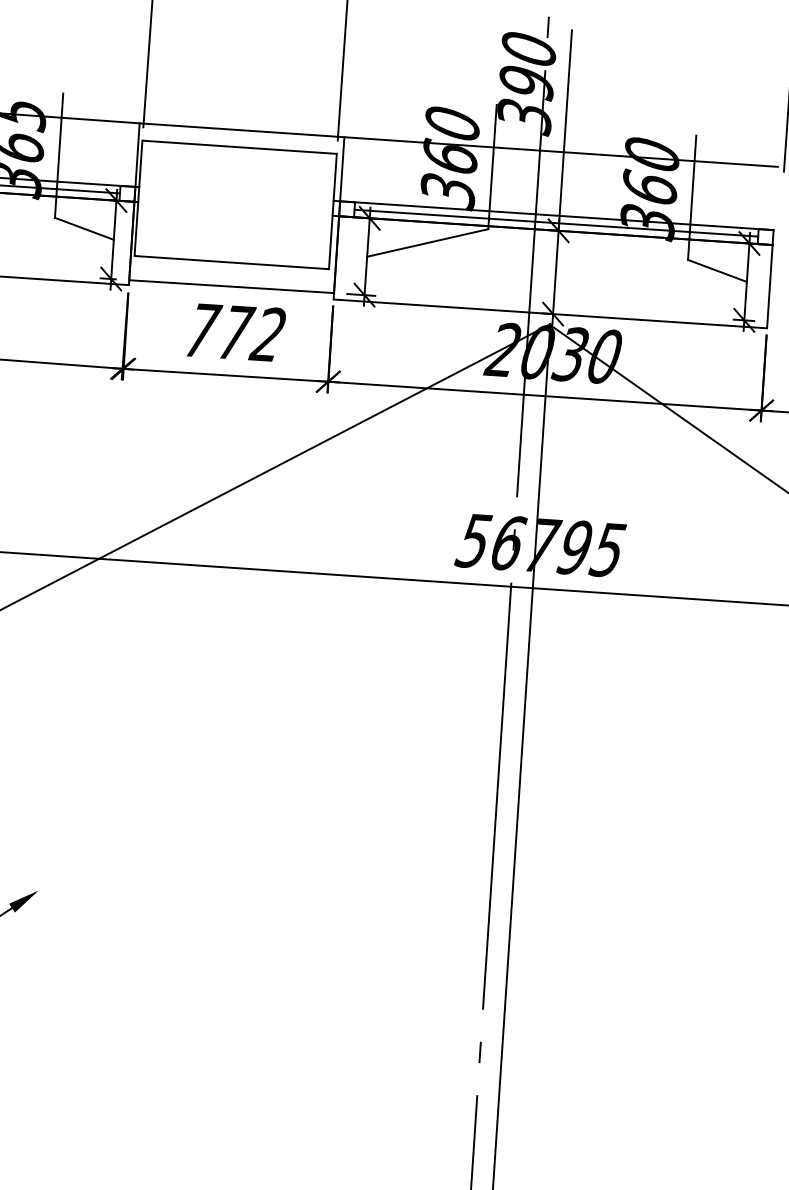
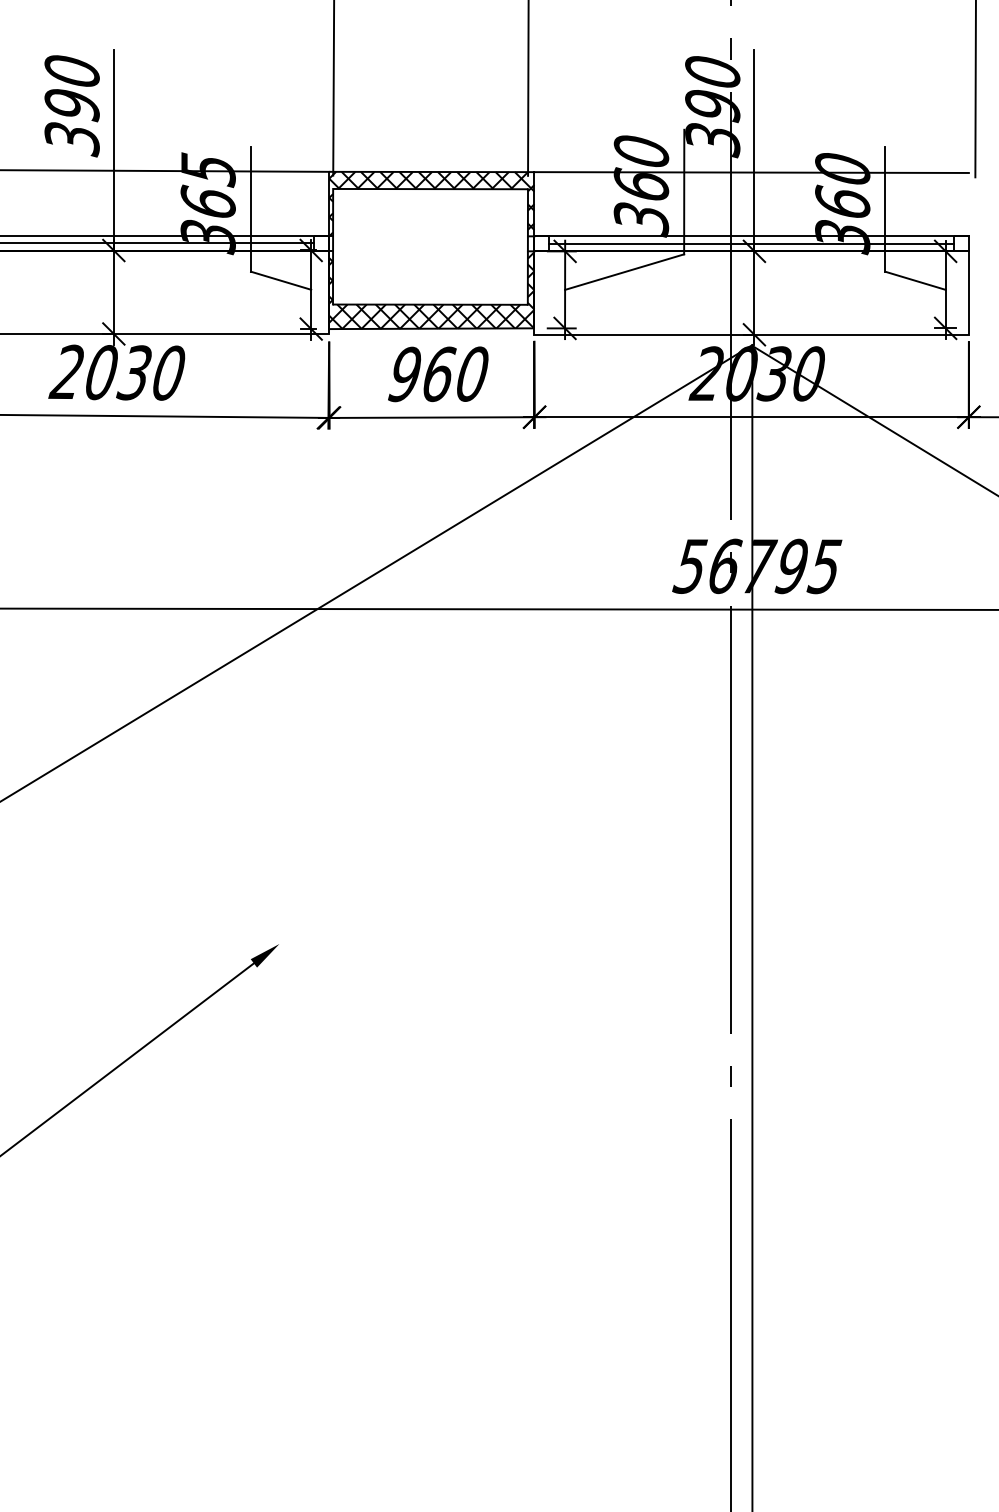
hatch: (239, 161) -> (431, 203), added
hatch: (233, 248) -> (431, 290), added
text: (235, 332) -> (438, 374), 772 -> 960

